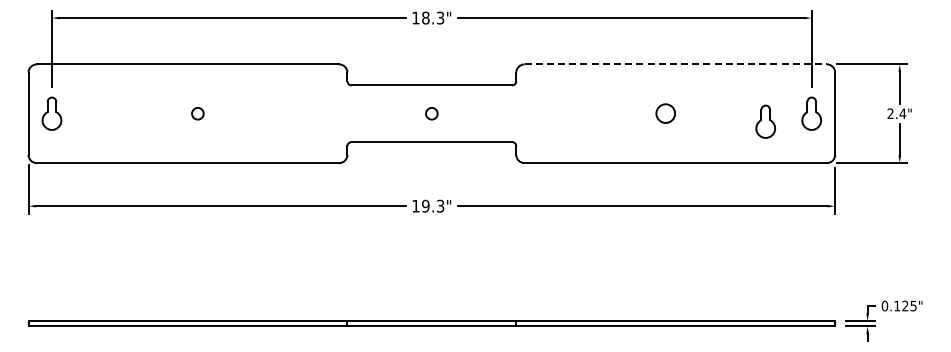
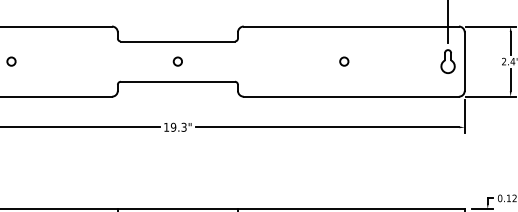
line: (676, 64) -> (351, 26), dashed -> solid
circle: (665, 113) -> (344, 61), size x0.62
part: (765, 121) -> (415, 67), removed

